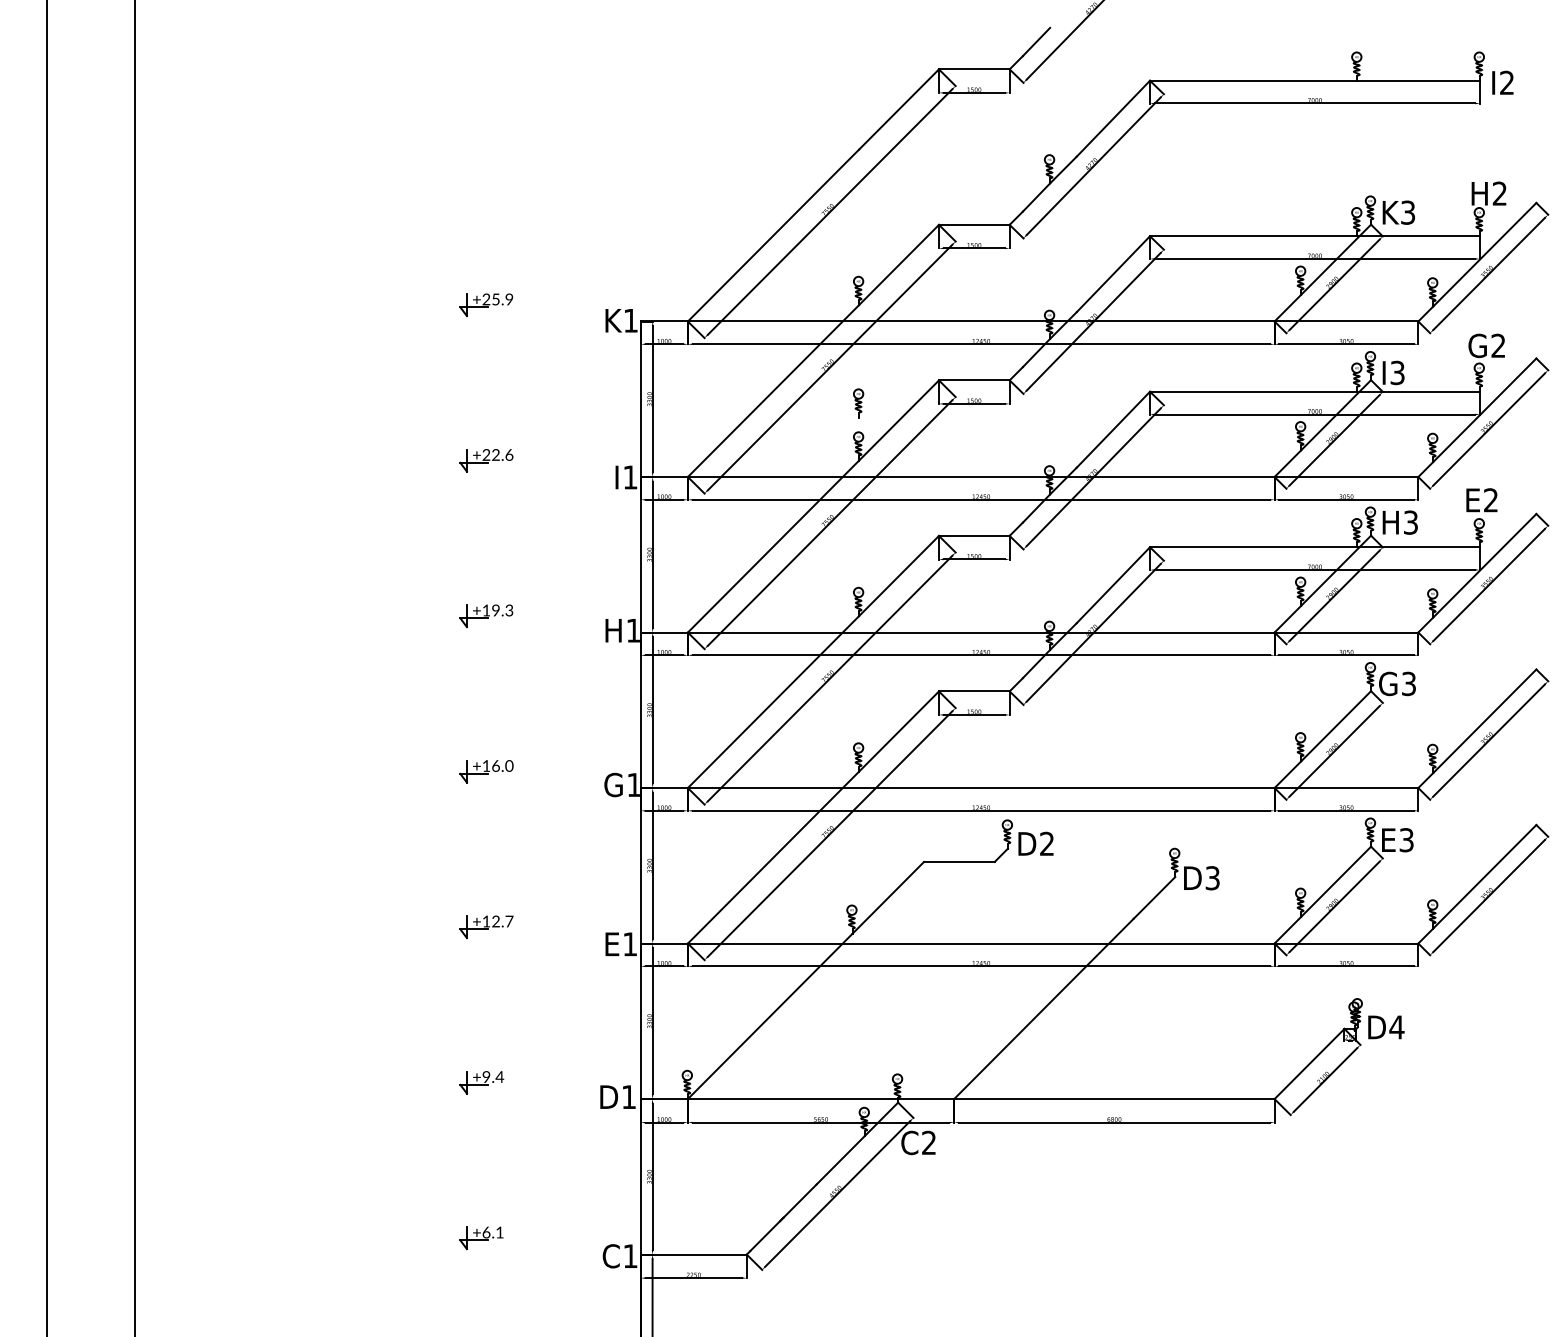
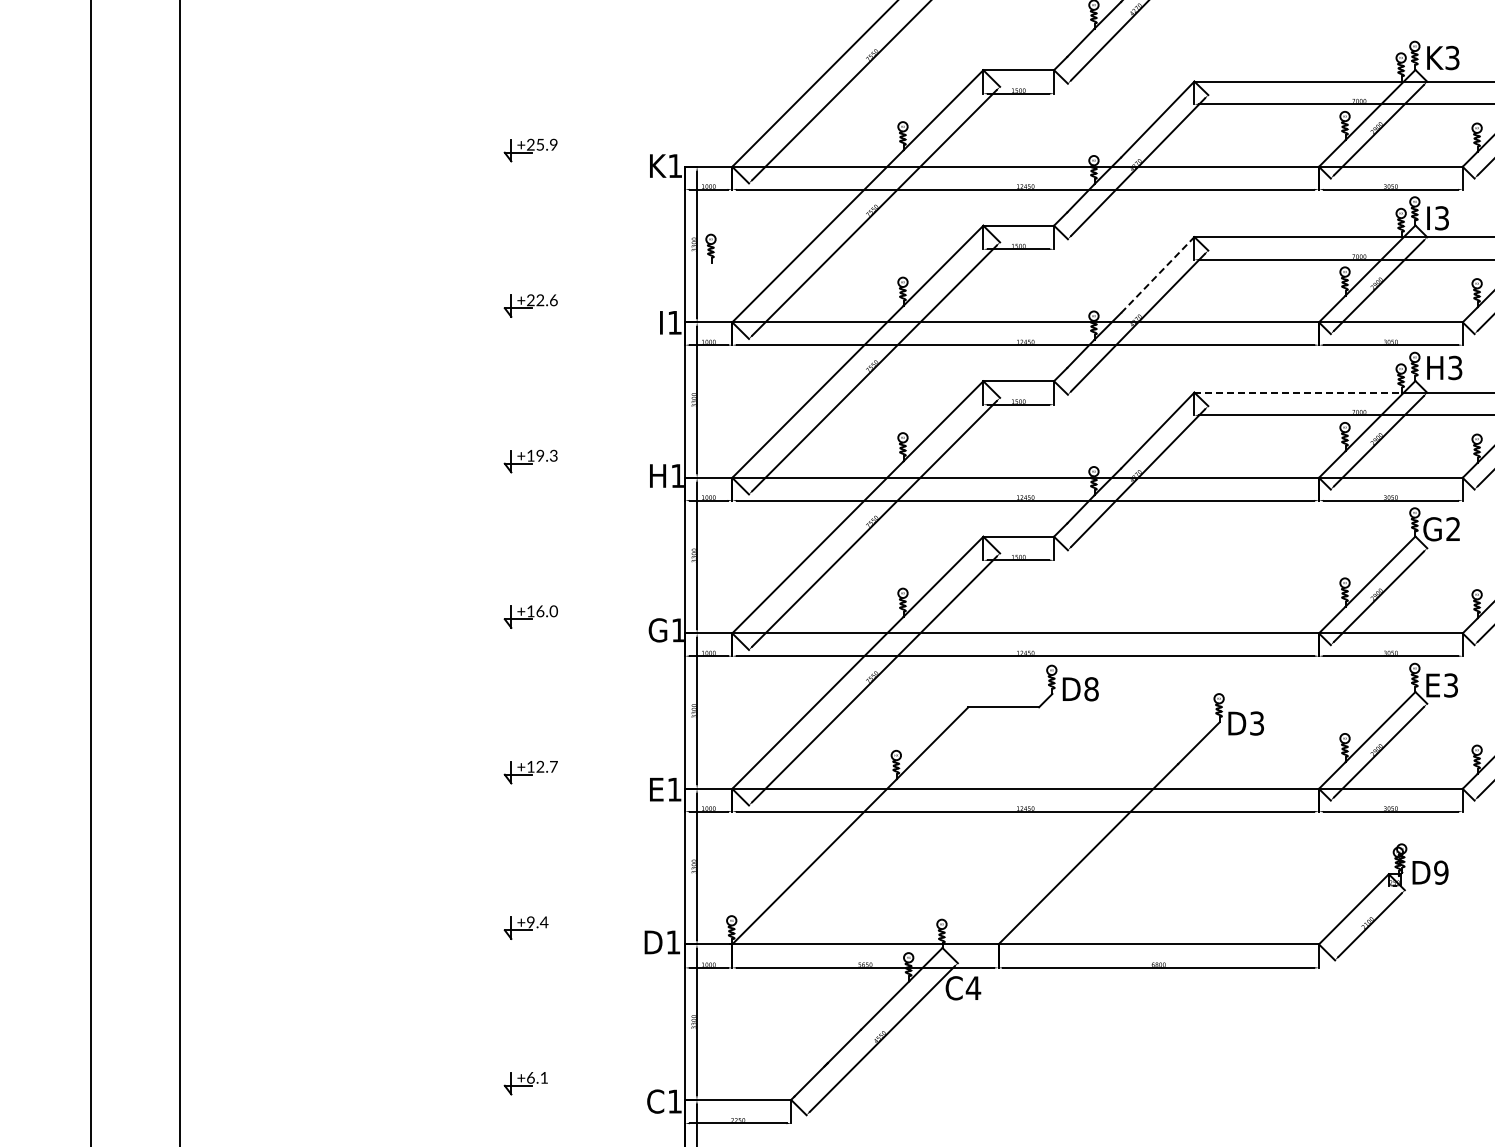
part: (858, 403) -> (710, 248), moved
line: (1113, 429) -> (1157, 274), solid -> dashed
line: (1253, 547) -> (1297, 392), solid -> dashed
text: (1408, 684) -> (1452, 529), G3 -> G2
text: (1047, 843) -> (1091, 688), D2 -> D8
text: (1396, 1027) -> (1440, 872), D4 -> D9
text: (928, 1142) -> (972, 987), C2 -> C4

